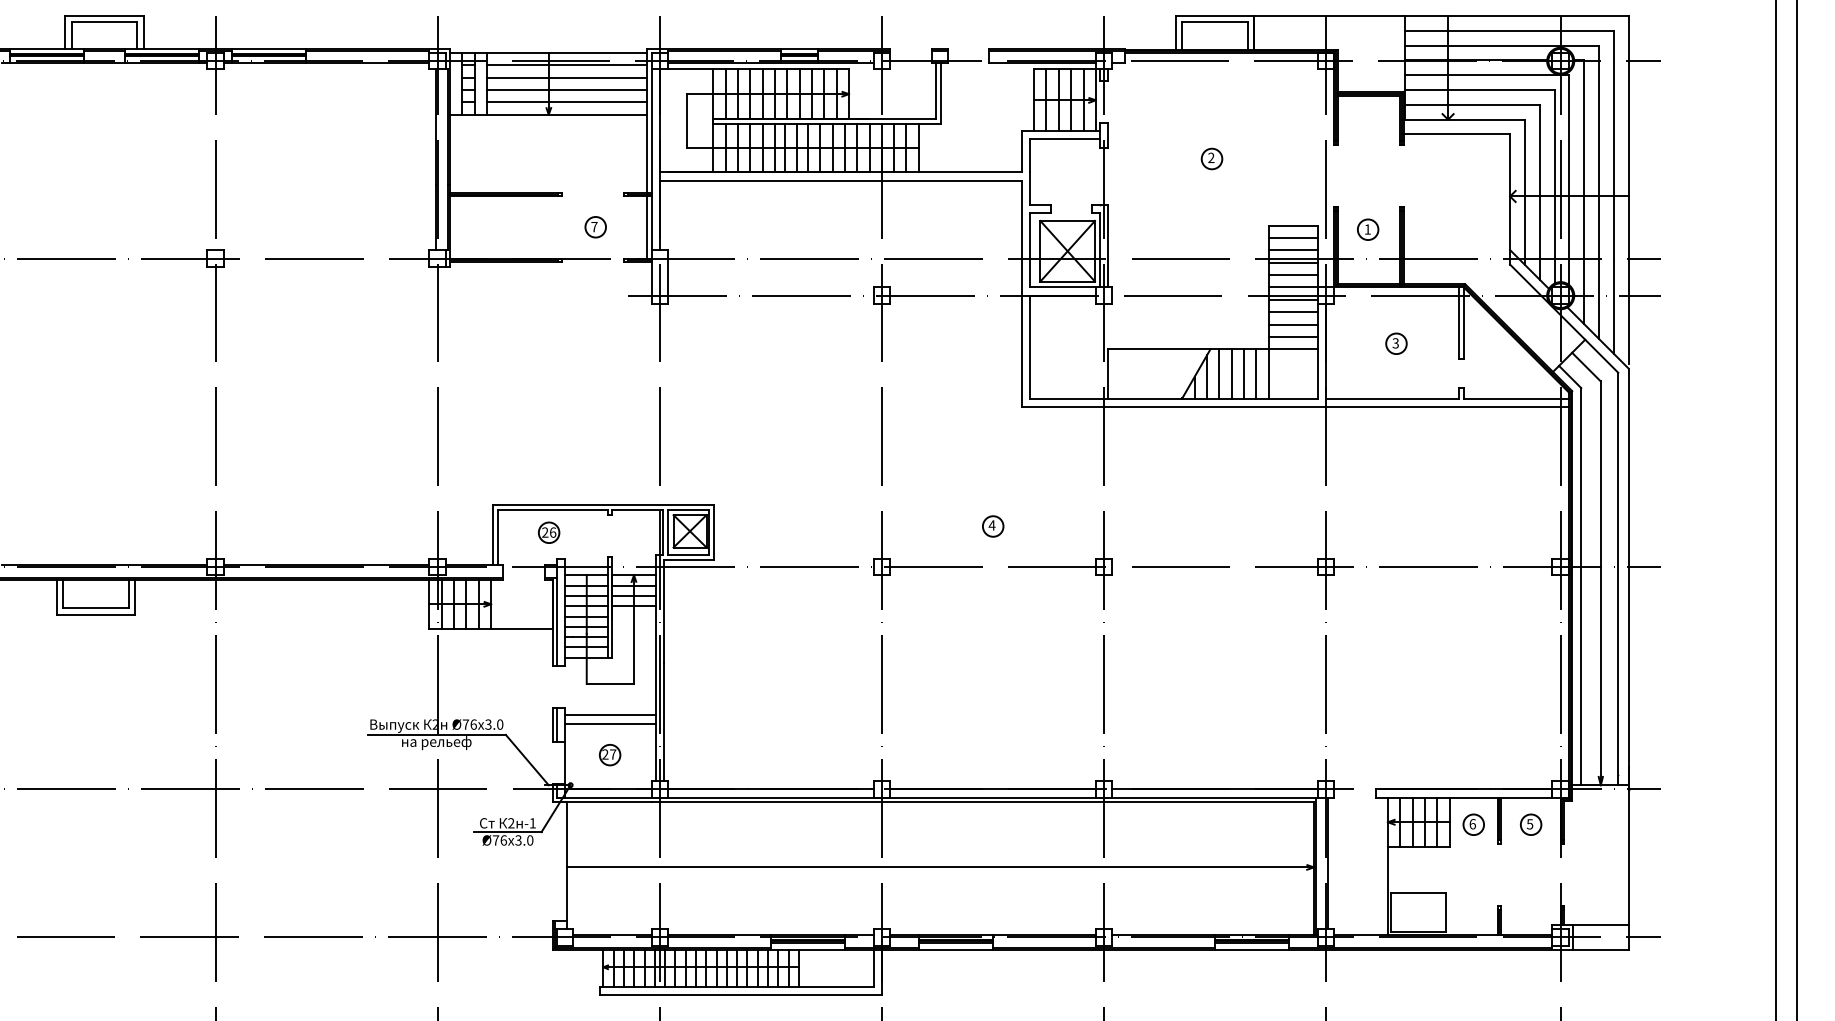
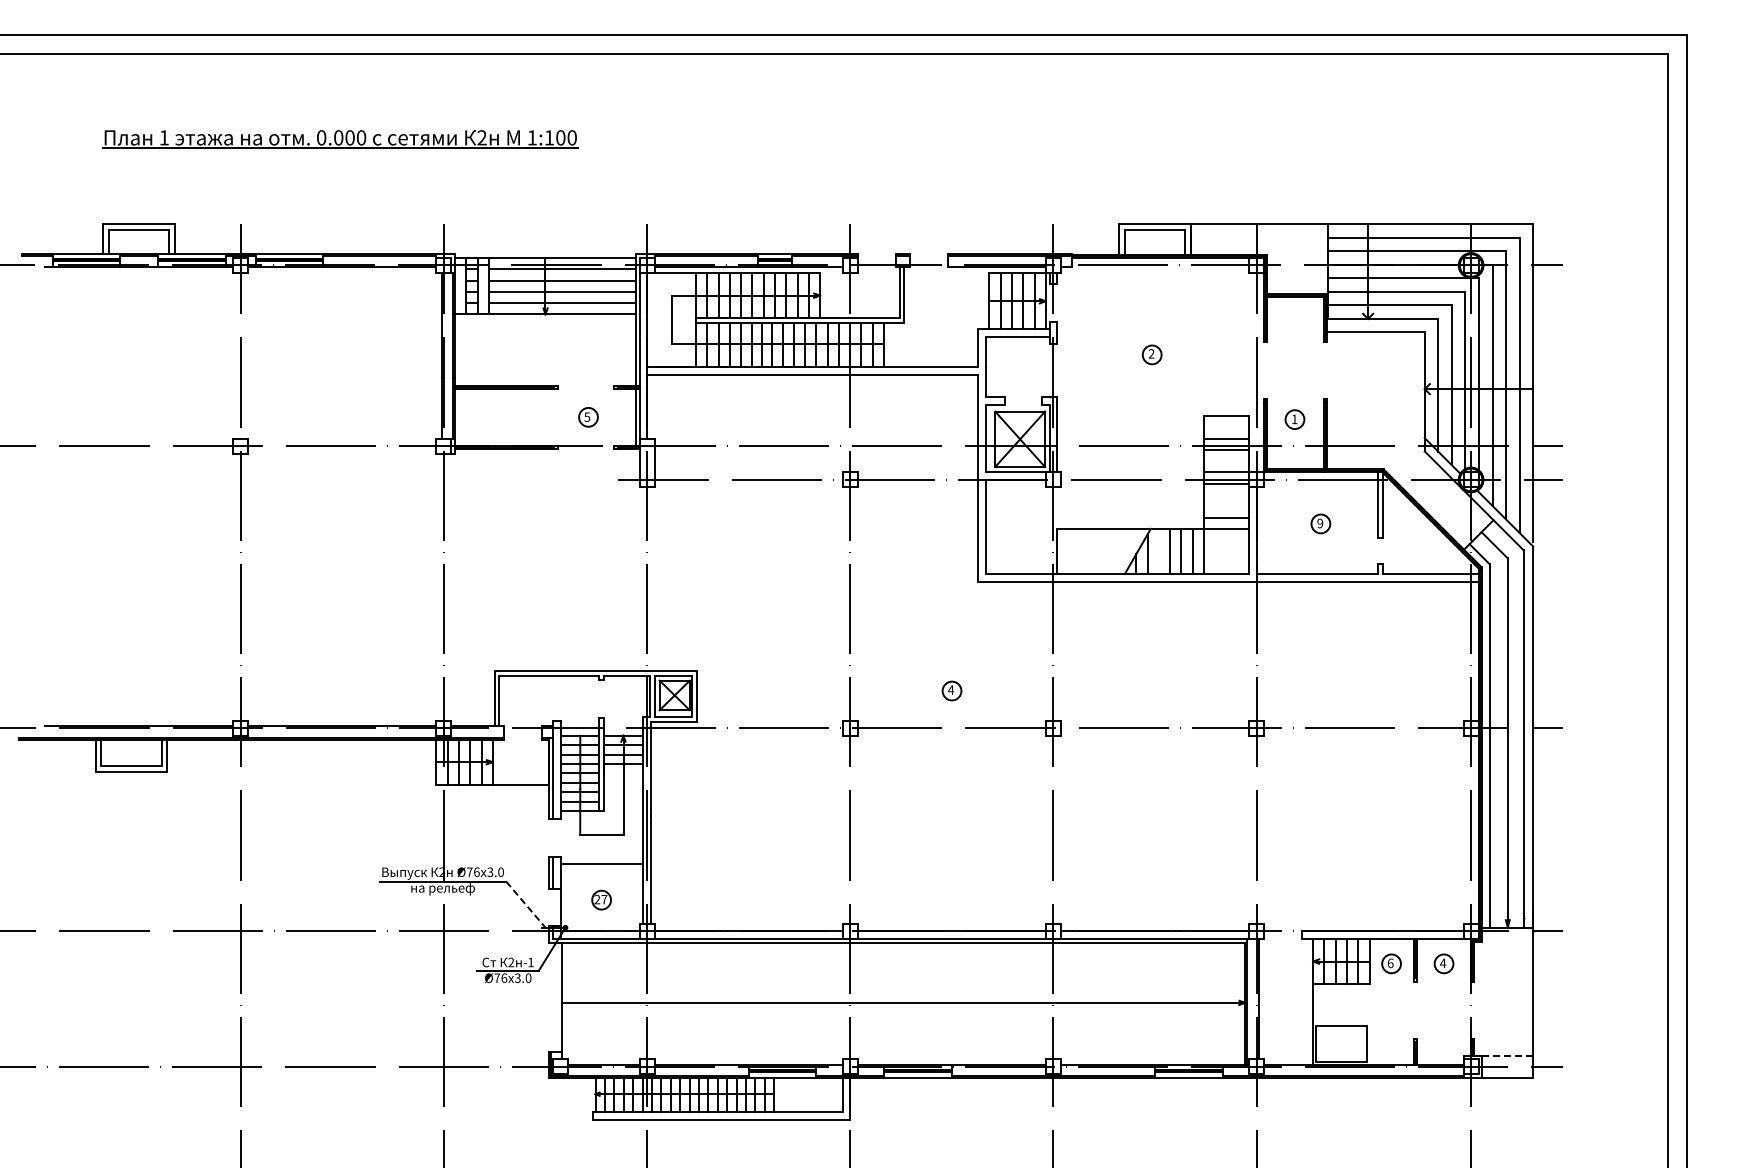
text: (594, 226) -> (587, 416), 7 -> 5
line: (1293, 238) -> (1226, 427), removed
line: (1293, 275) -> (1226, 461), removed
line: (1293, 312) -> (1226, 495), removed
line: (1293, 324) -> (1226, 506), removed
text: (1396, 343) -> (1320, 523), 3 -> 9
line: (1218, 373) -> (1158, 551), removed
part: (548, 532) -> (545, 696), removed
line: (609, 723) -> (601, 871), removed
line: (527, 760) -> (526, 905), solid -> dashed
text: (1530, 824) -> (1443, 963), 5 -> 4
line: (1601, 924) -> (1508, 1055), solid -> dashed

